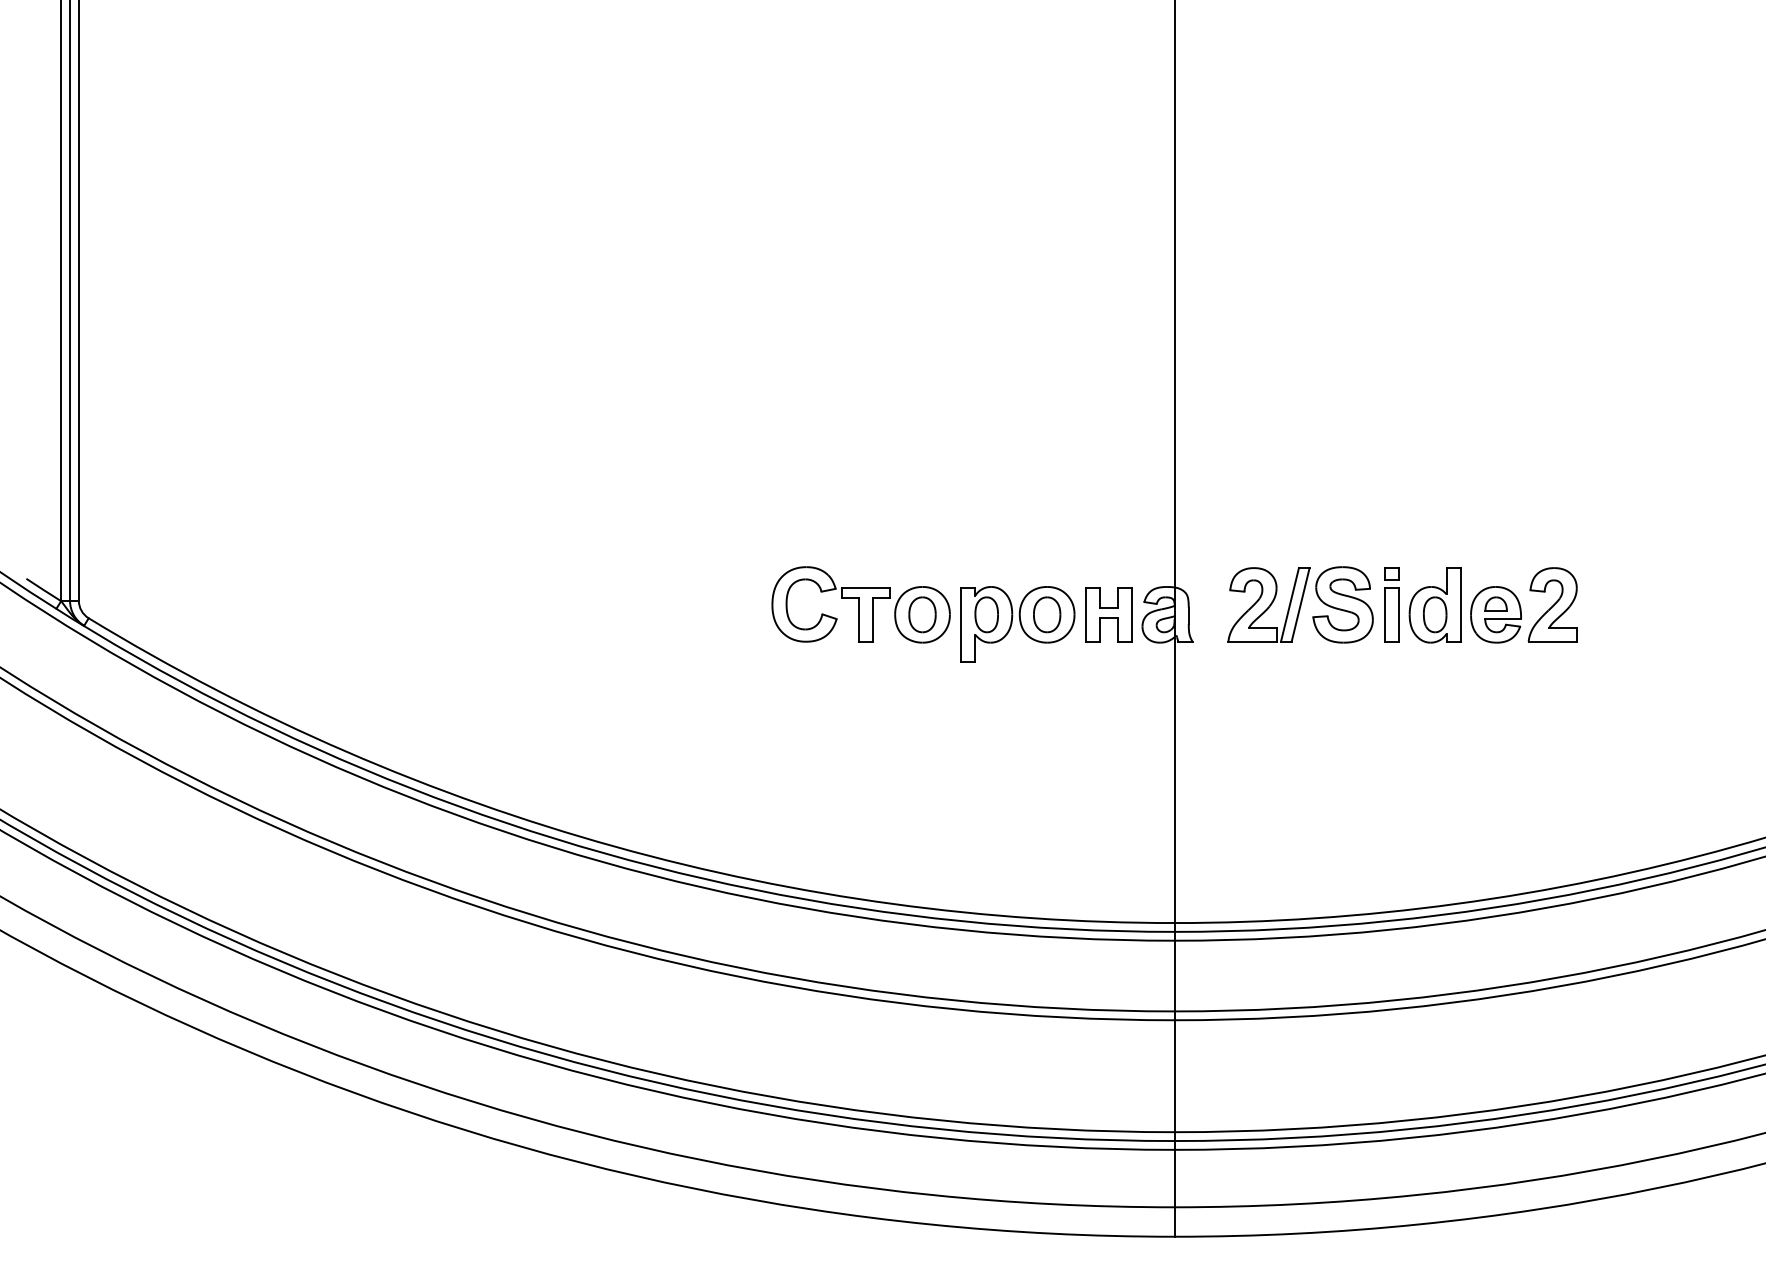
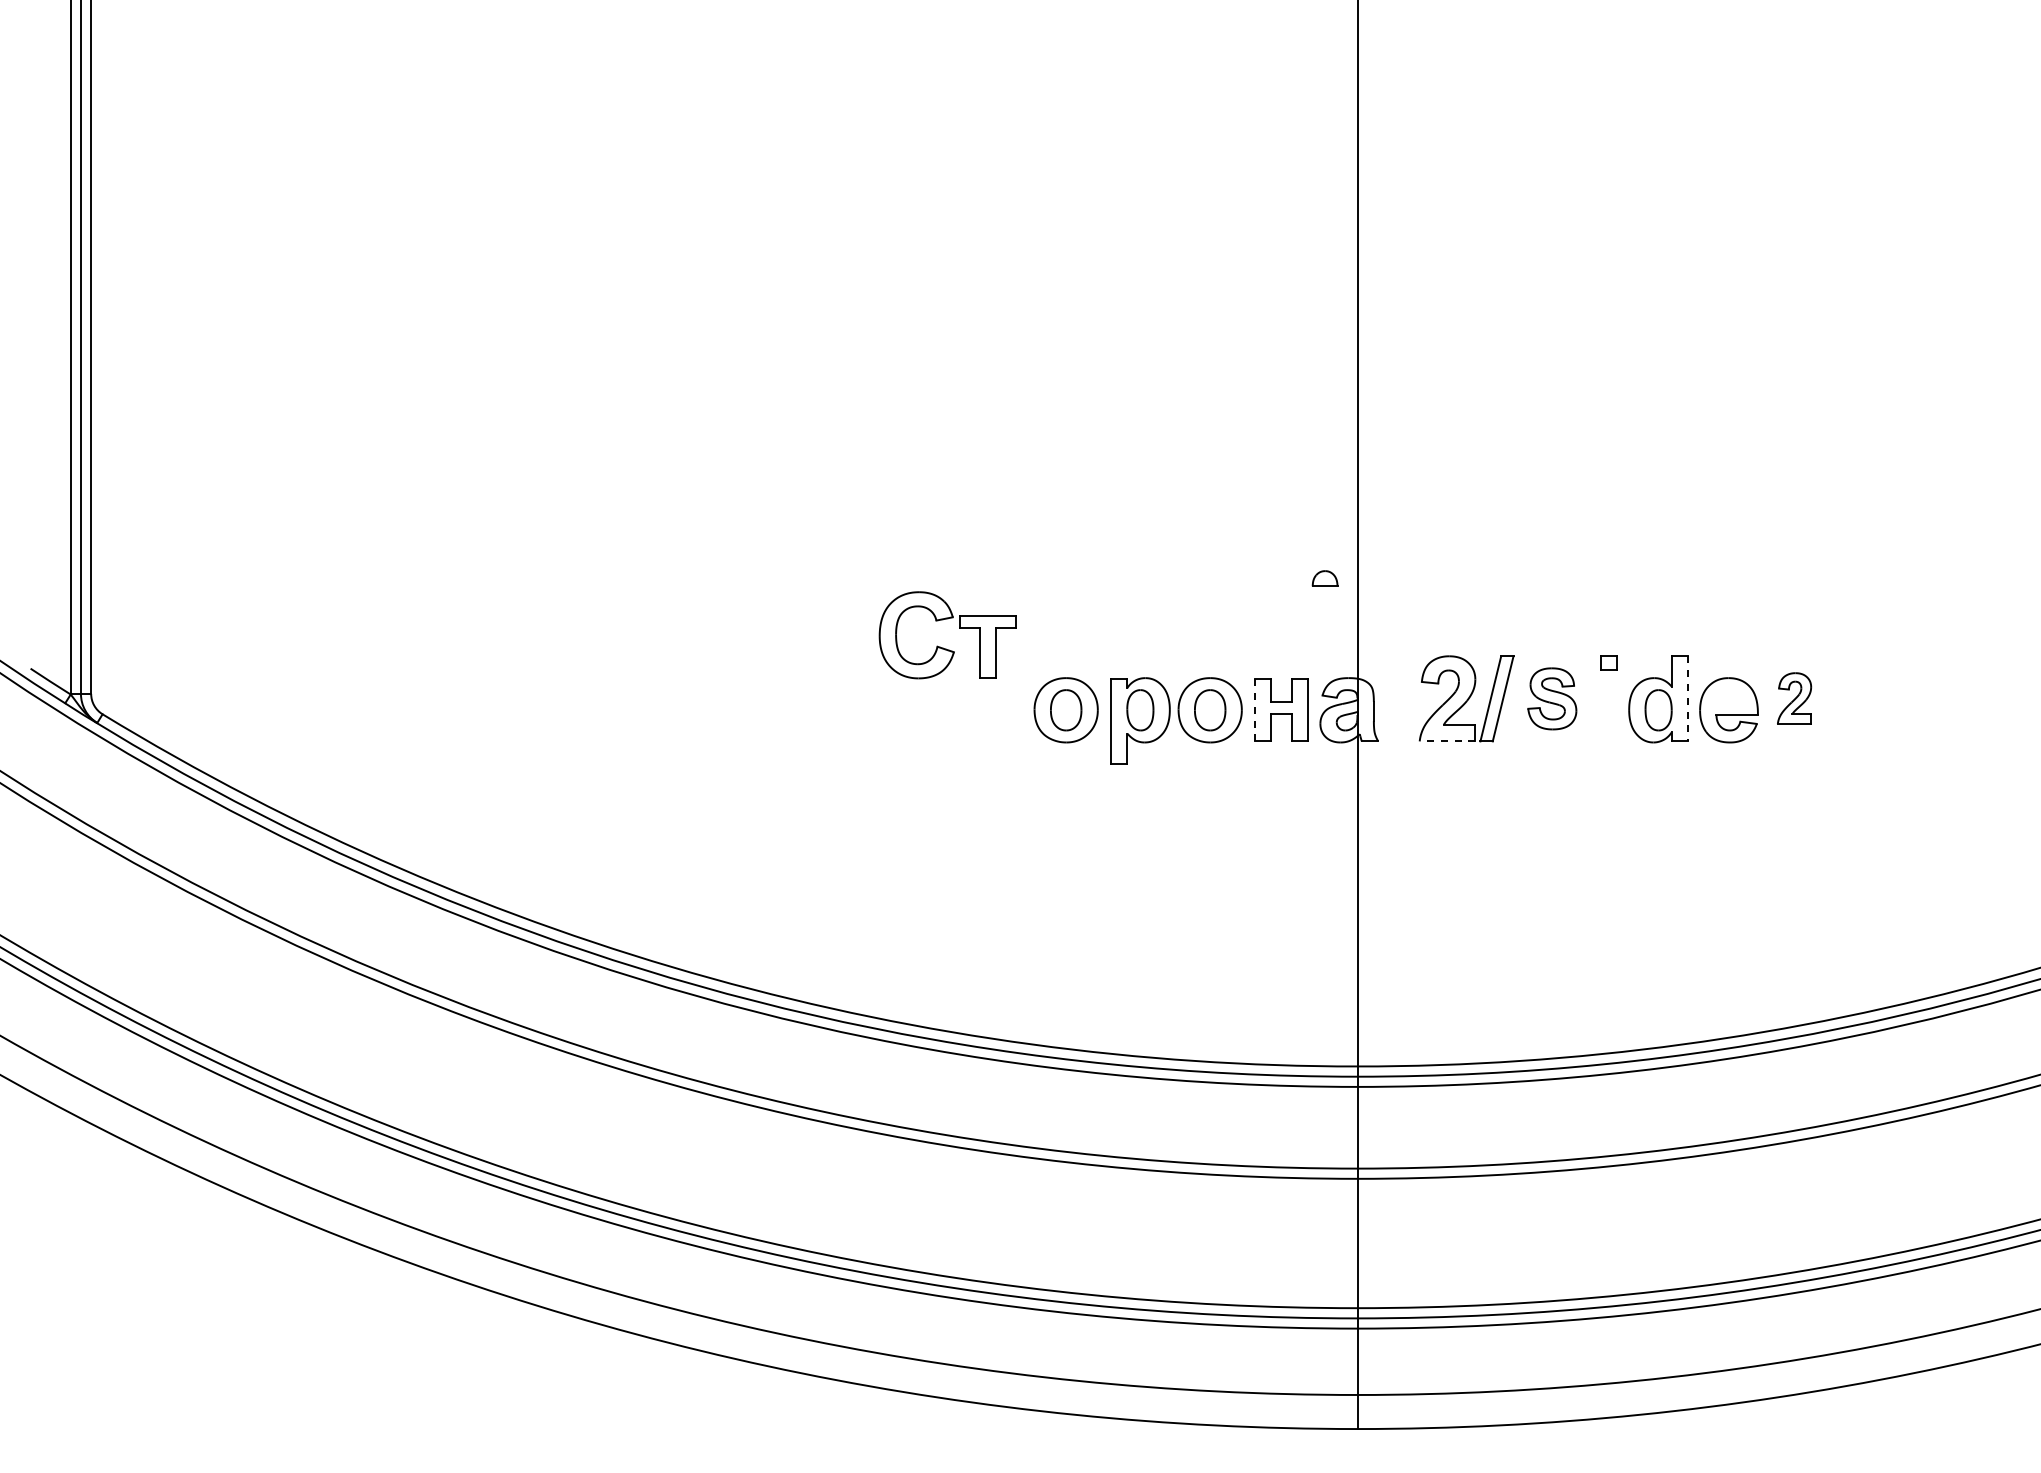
part: (1495, 603) -> (1324, 578), moved
part: (1343, 604) -> (1552, 698), size x0.7
line: (1461, 604) -> (1688, 698), solid -> dashed
part: (1552, 604) -> (1794, 698), size x0.6
line: (1085, 614) -> (1254, 709), solid -> dashed
part: (1391, 614) -> (1608, 709), removed
part: (827, 615) -> (943, 647), moved
line: (1252, 641) -> (1447, 741), solid -> dashed

